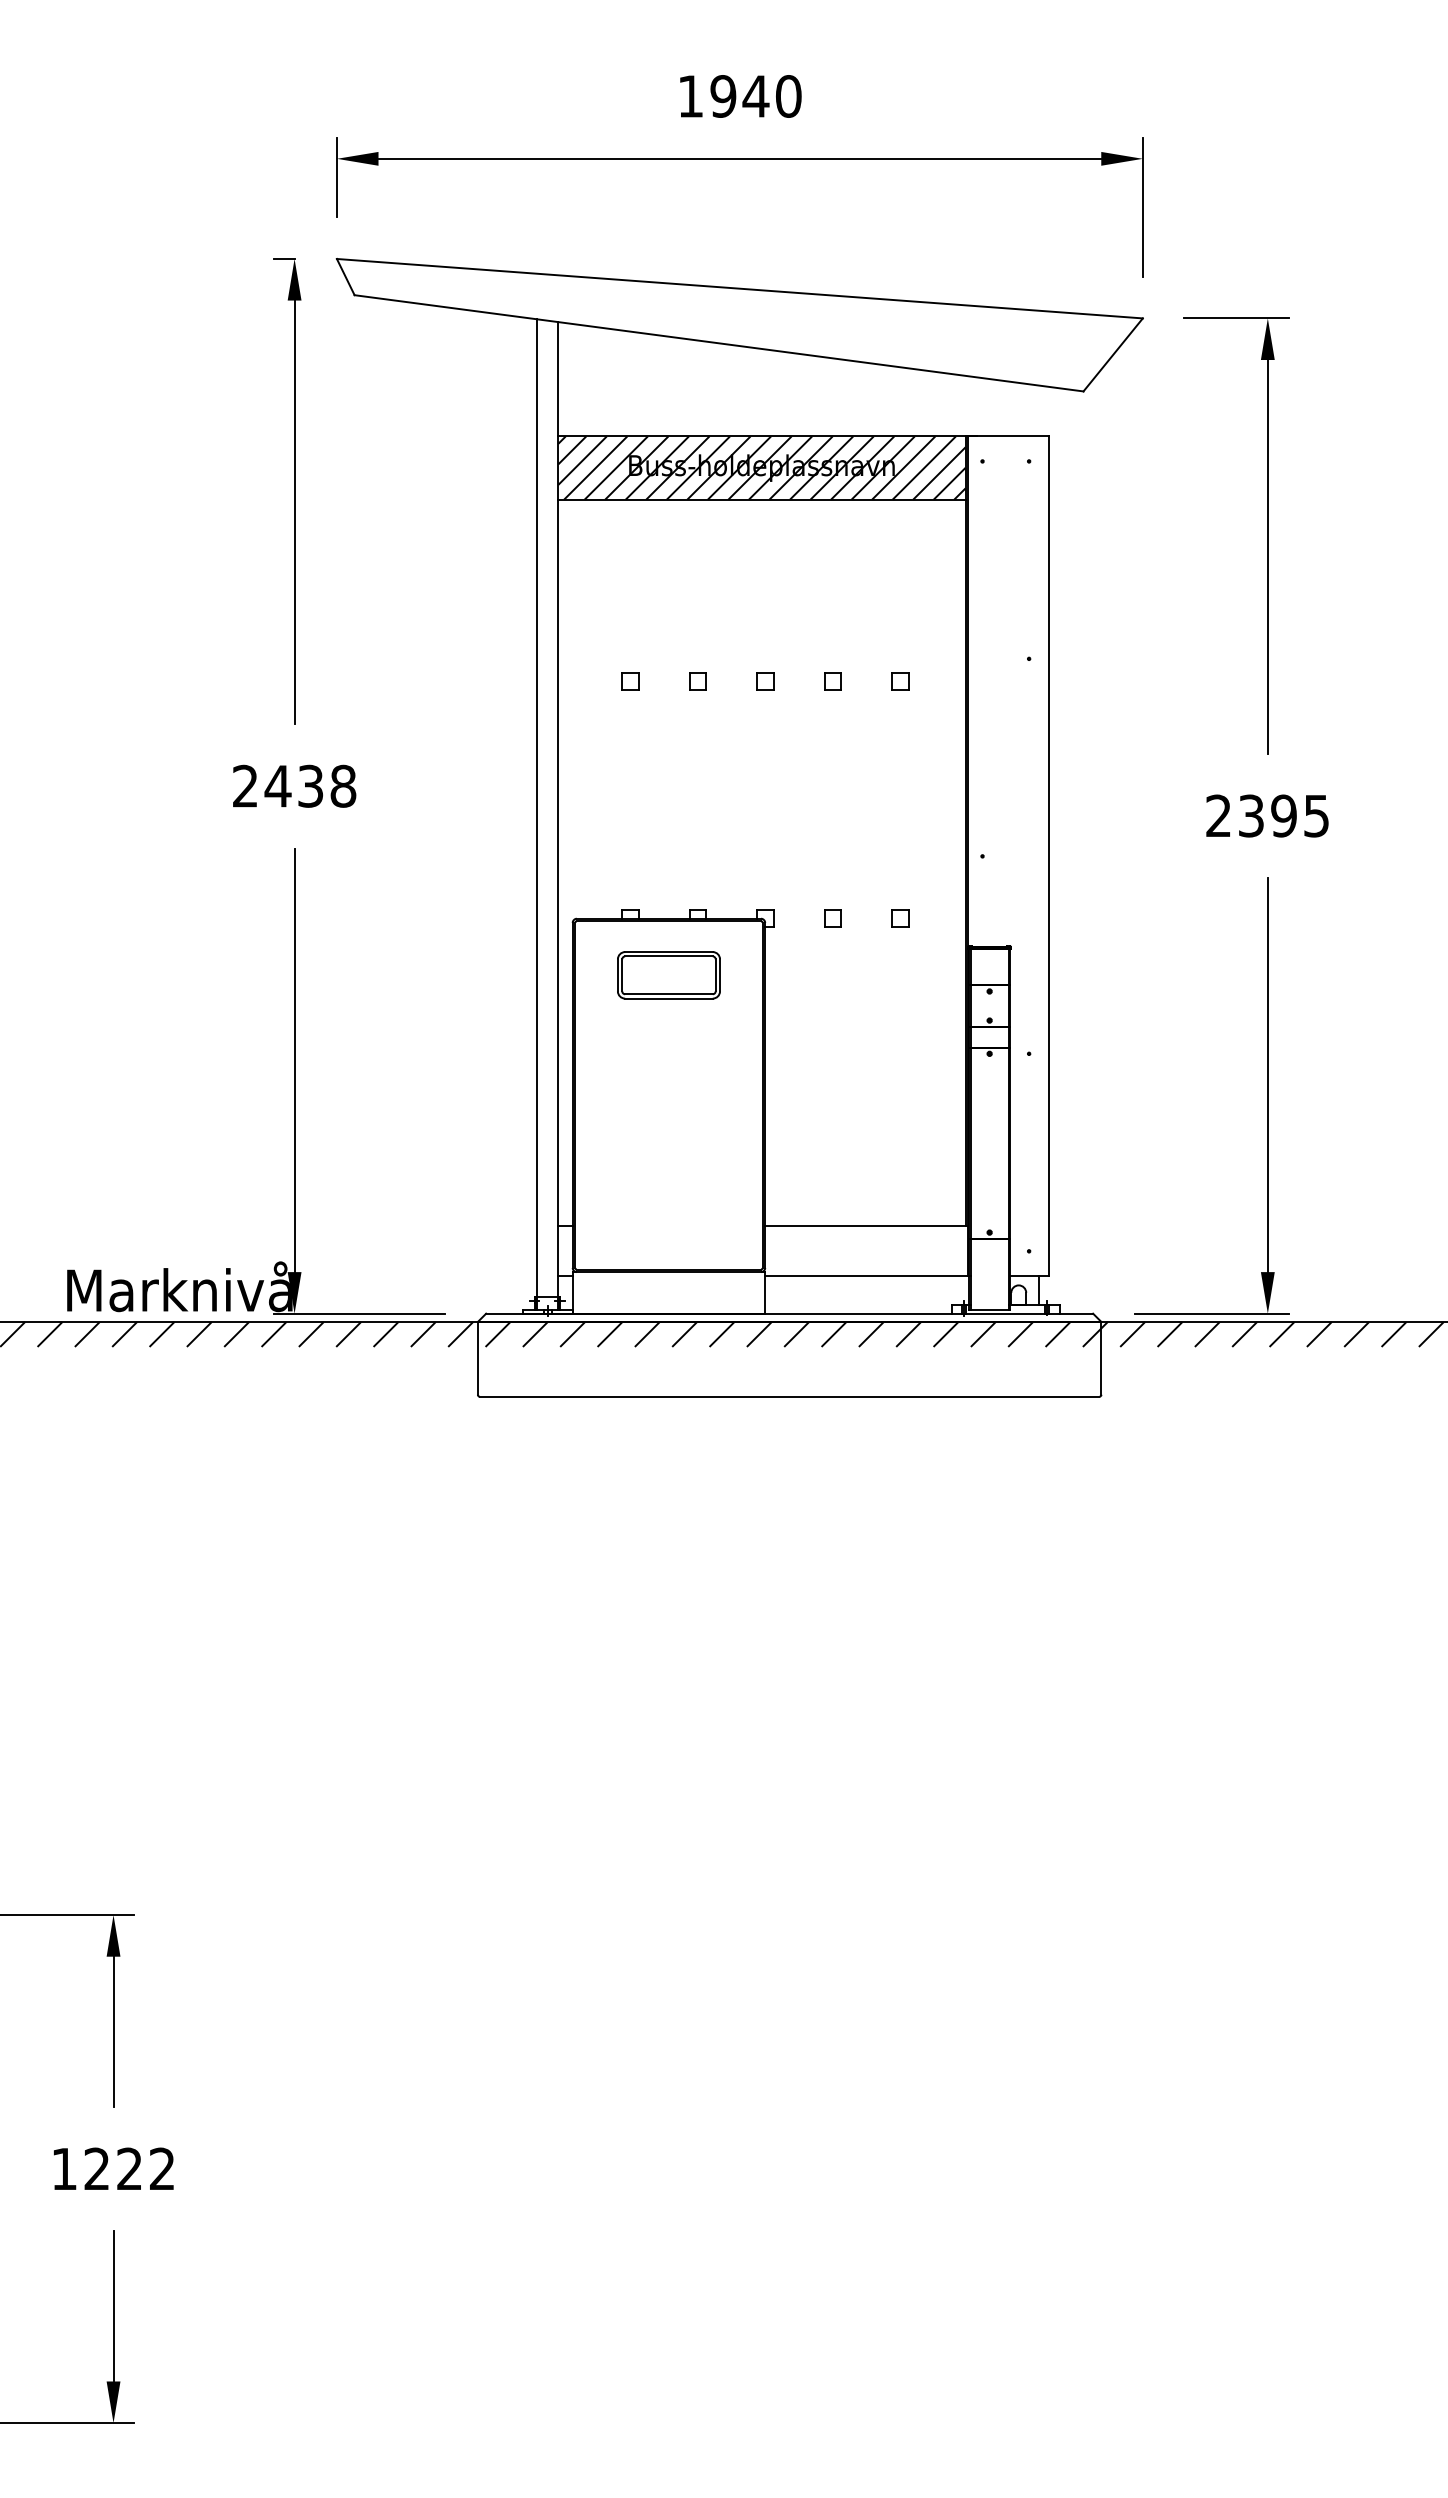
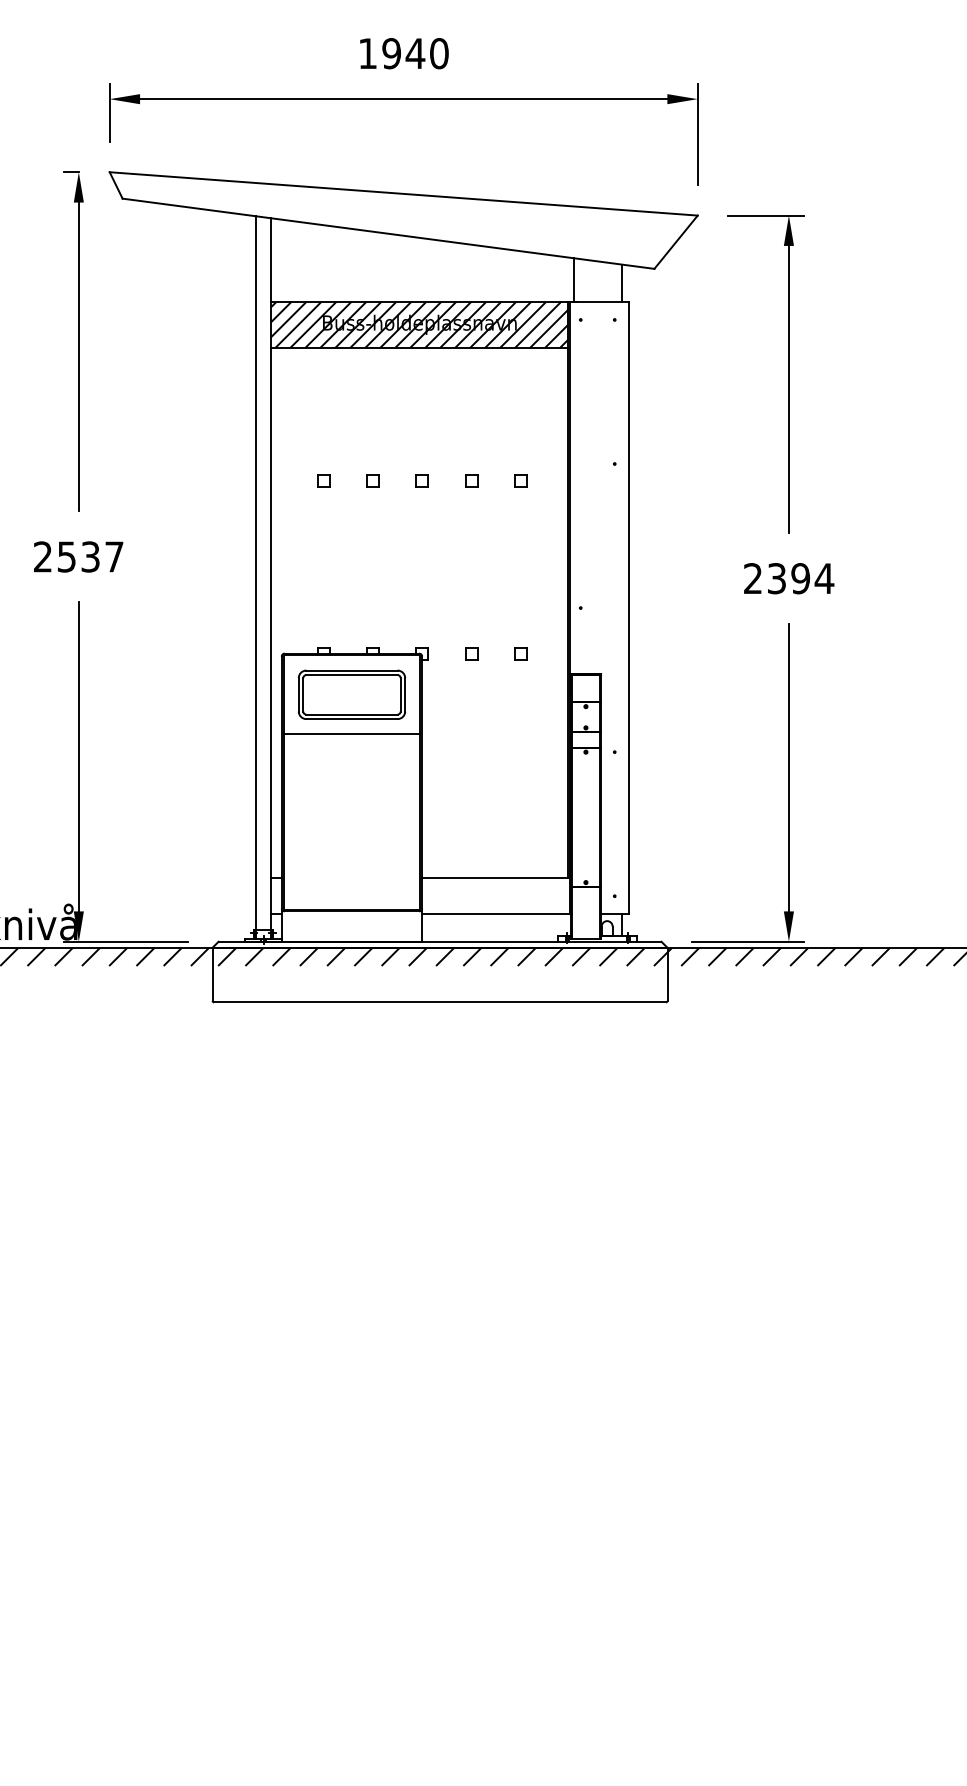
line: (972, 406) -> (573, 279), added
line: (1039, 410) -> (622, 282), added
text: (310, 785) -> (90, 556), 2438 -> 2537
text: (1316, 816) -> (824, 579), 2395 -> 2394
part: (668, 975) -> (351, 695), size x1.43
line: (668, 1029) -> (351, 734), added

